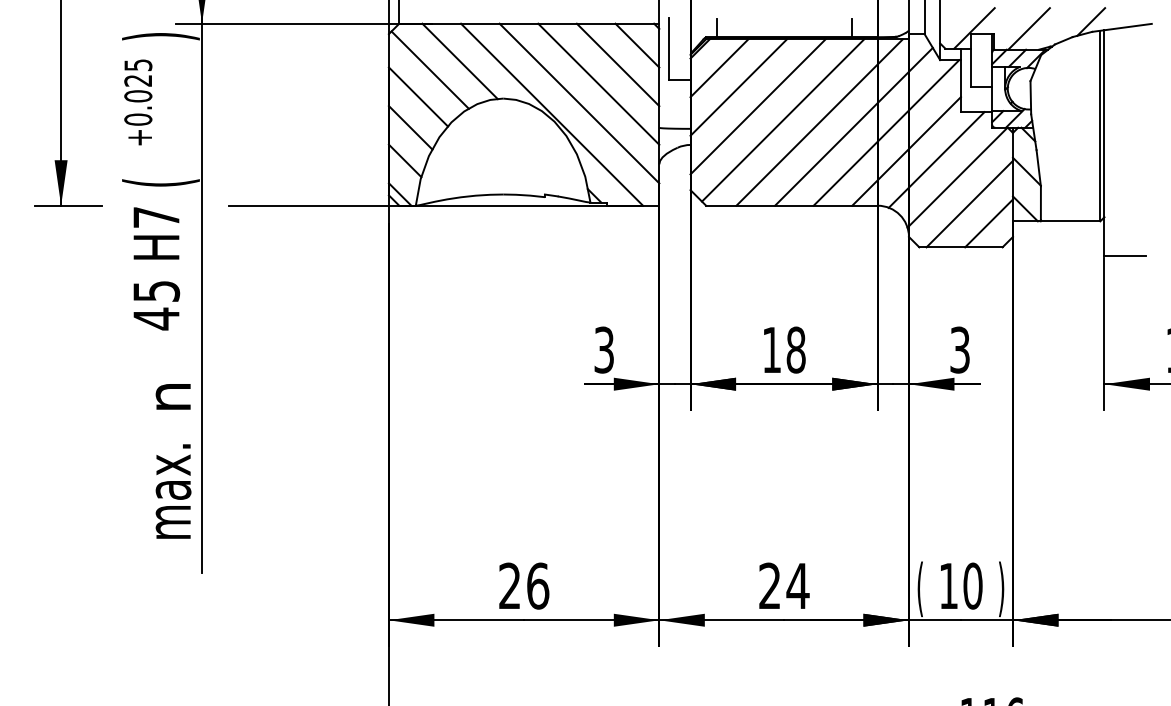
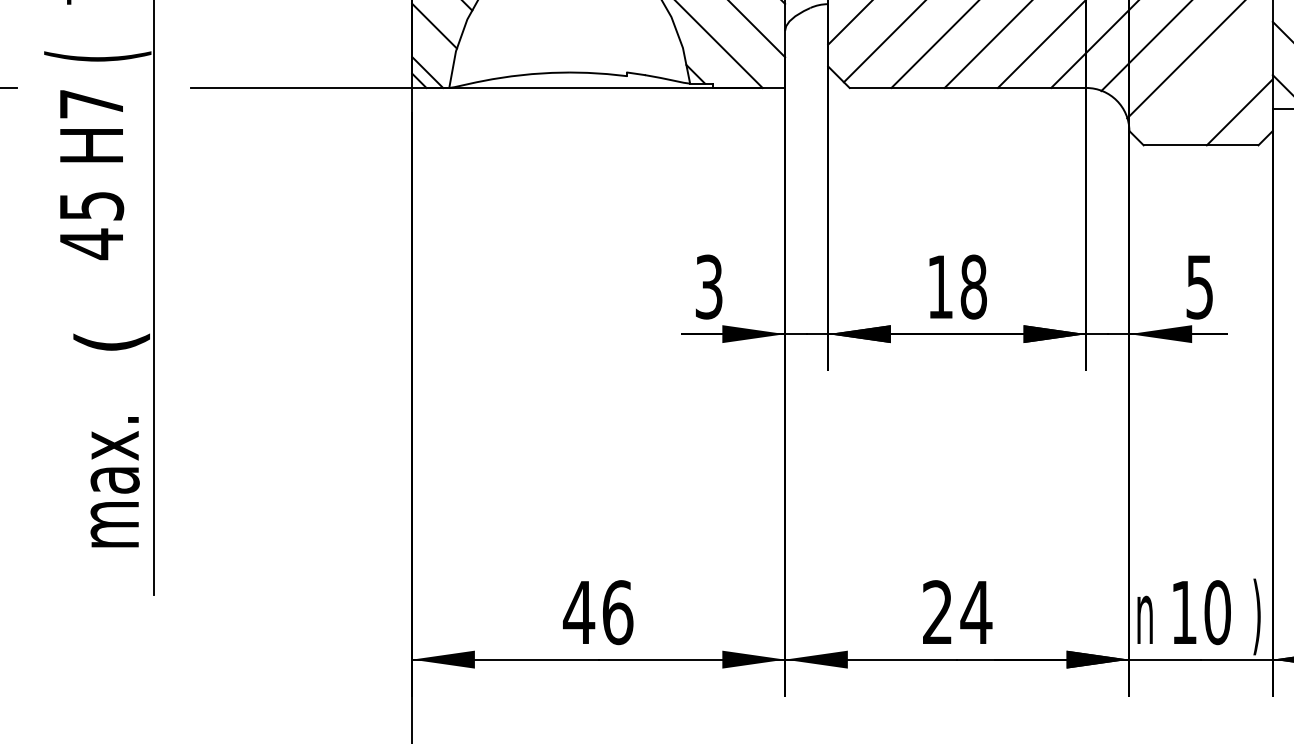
line: (969, 203) -> (1212, 84), removed
text: (959, 349) -> (1199, 286), 3 -> 5
text: (170, 396) -> (110, 351), n -> (
text: (509, 585) -> (578, 611), 26 -> 46
text: (920, 589) -> (1145, 617), ( -> n

